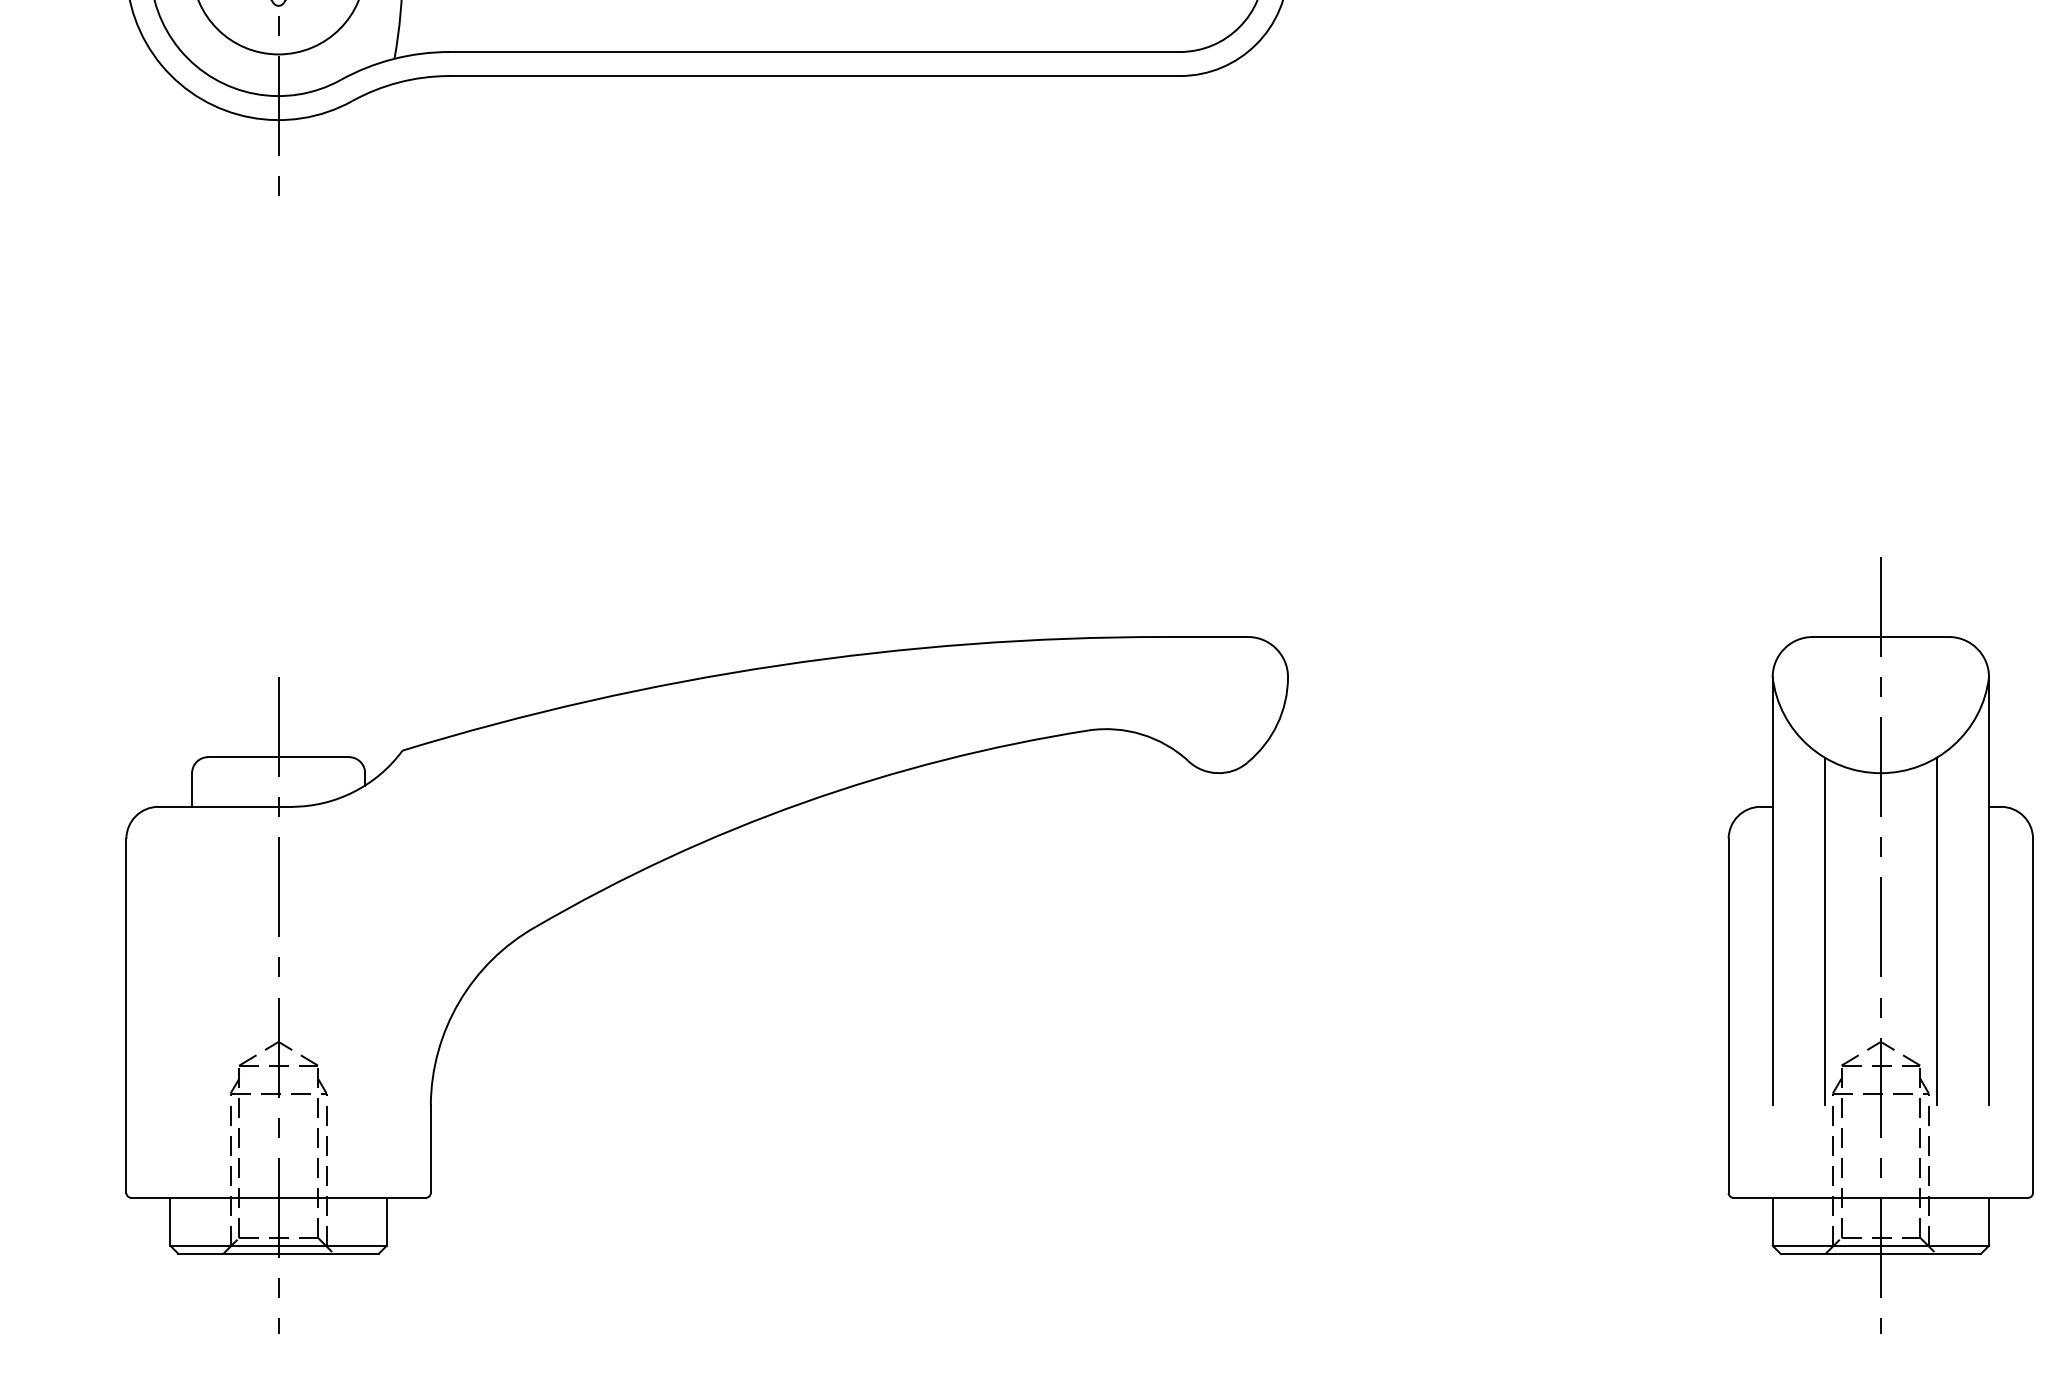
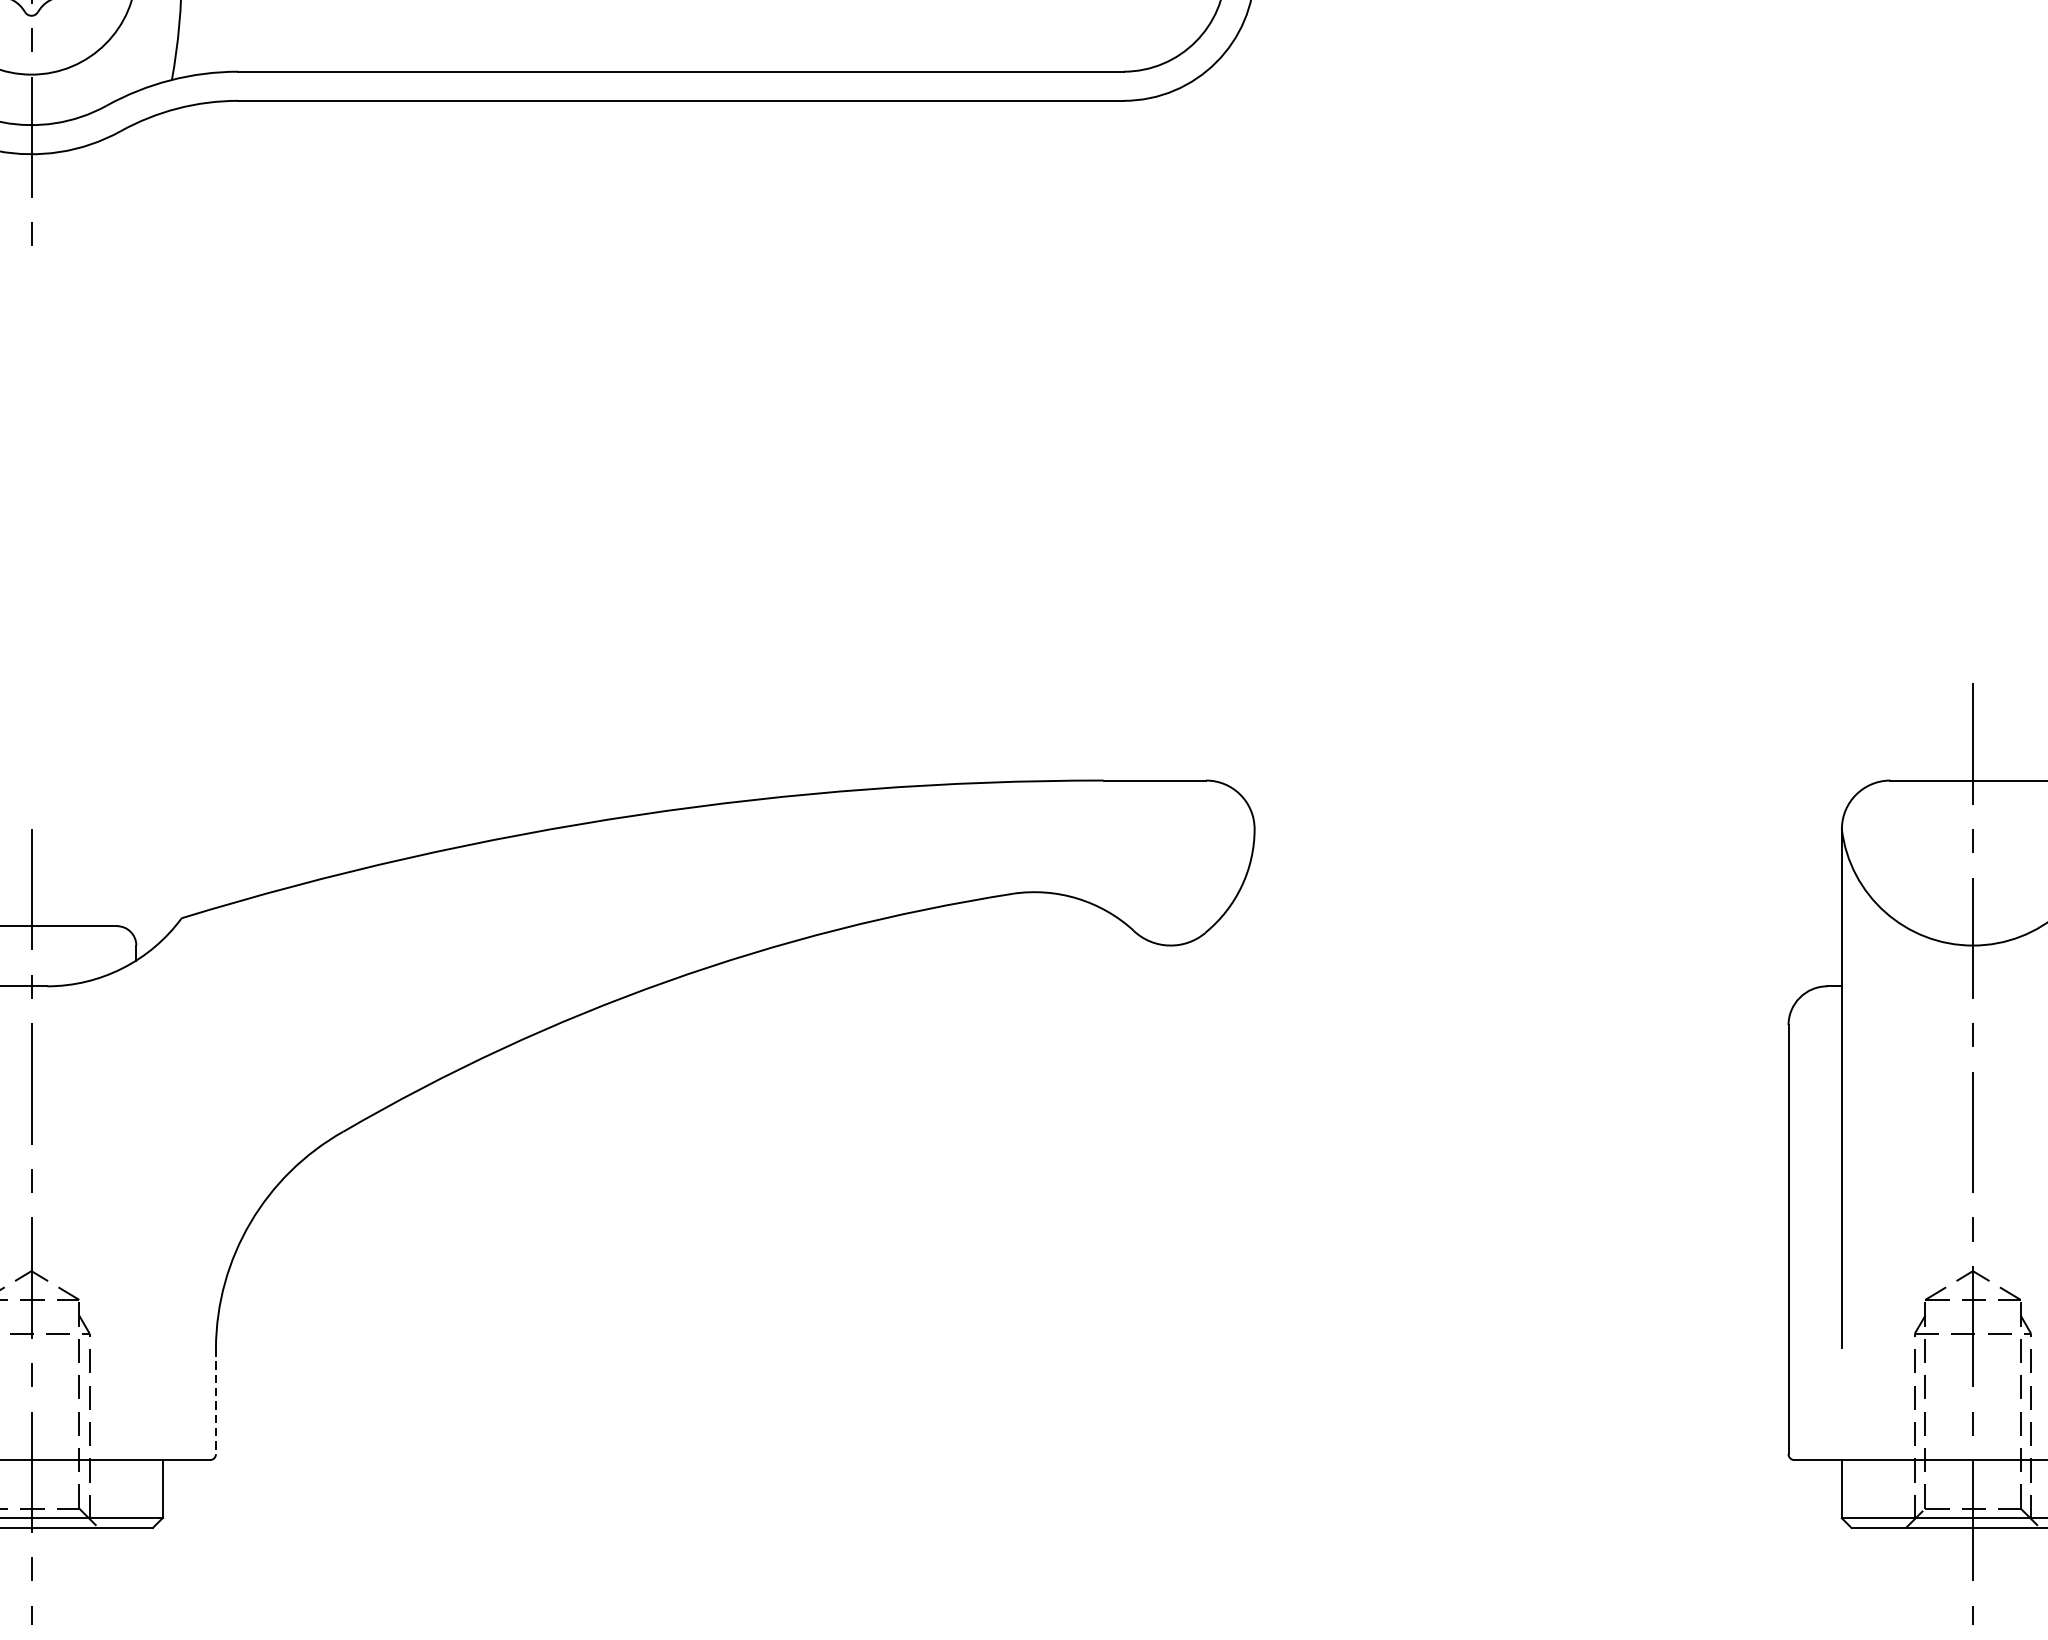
line: (1824, 931) -> (1904, 1137), removed
line: (1936, 931) -> (2040, 1137), removed
line: (430, 1149) -> (215, 1401), solid -> dashed

